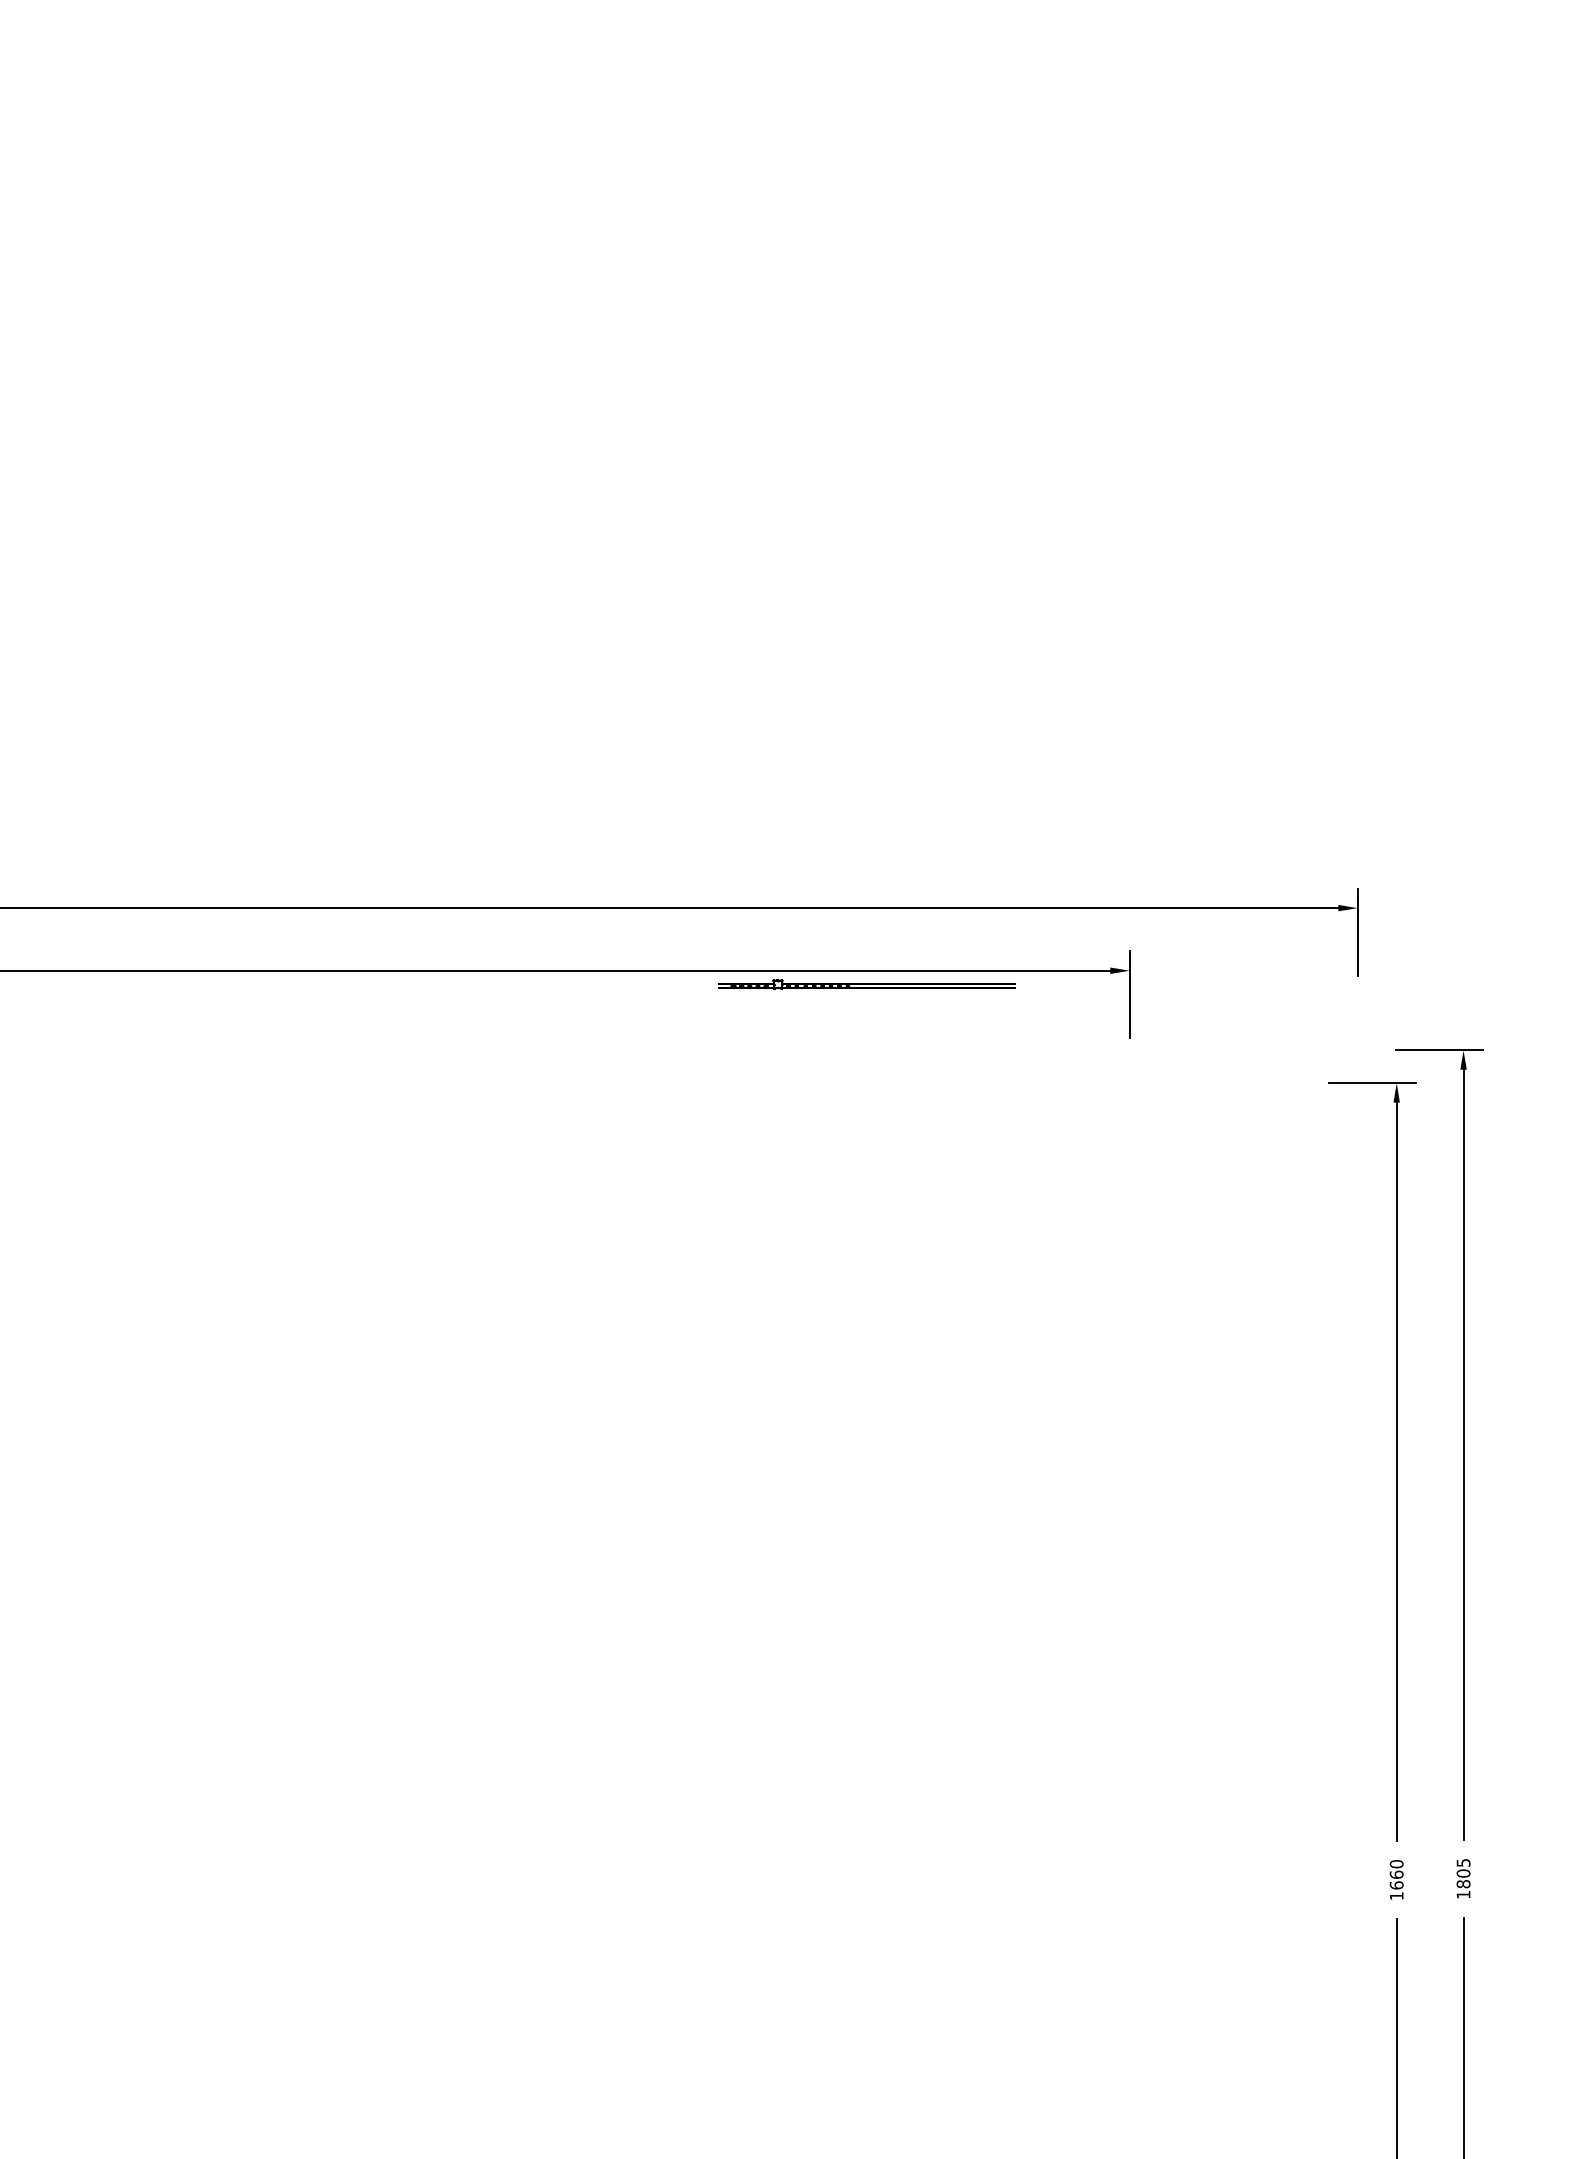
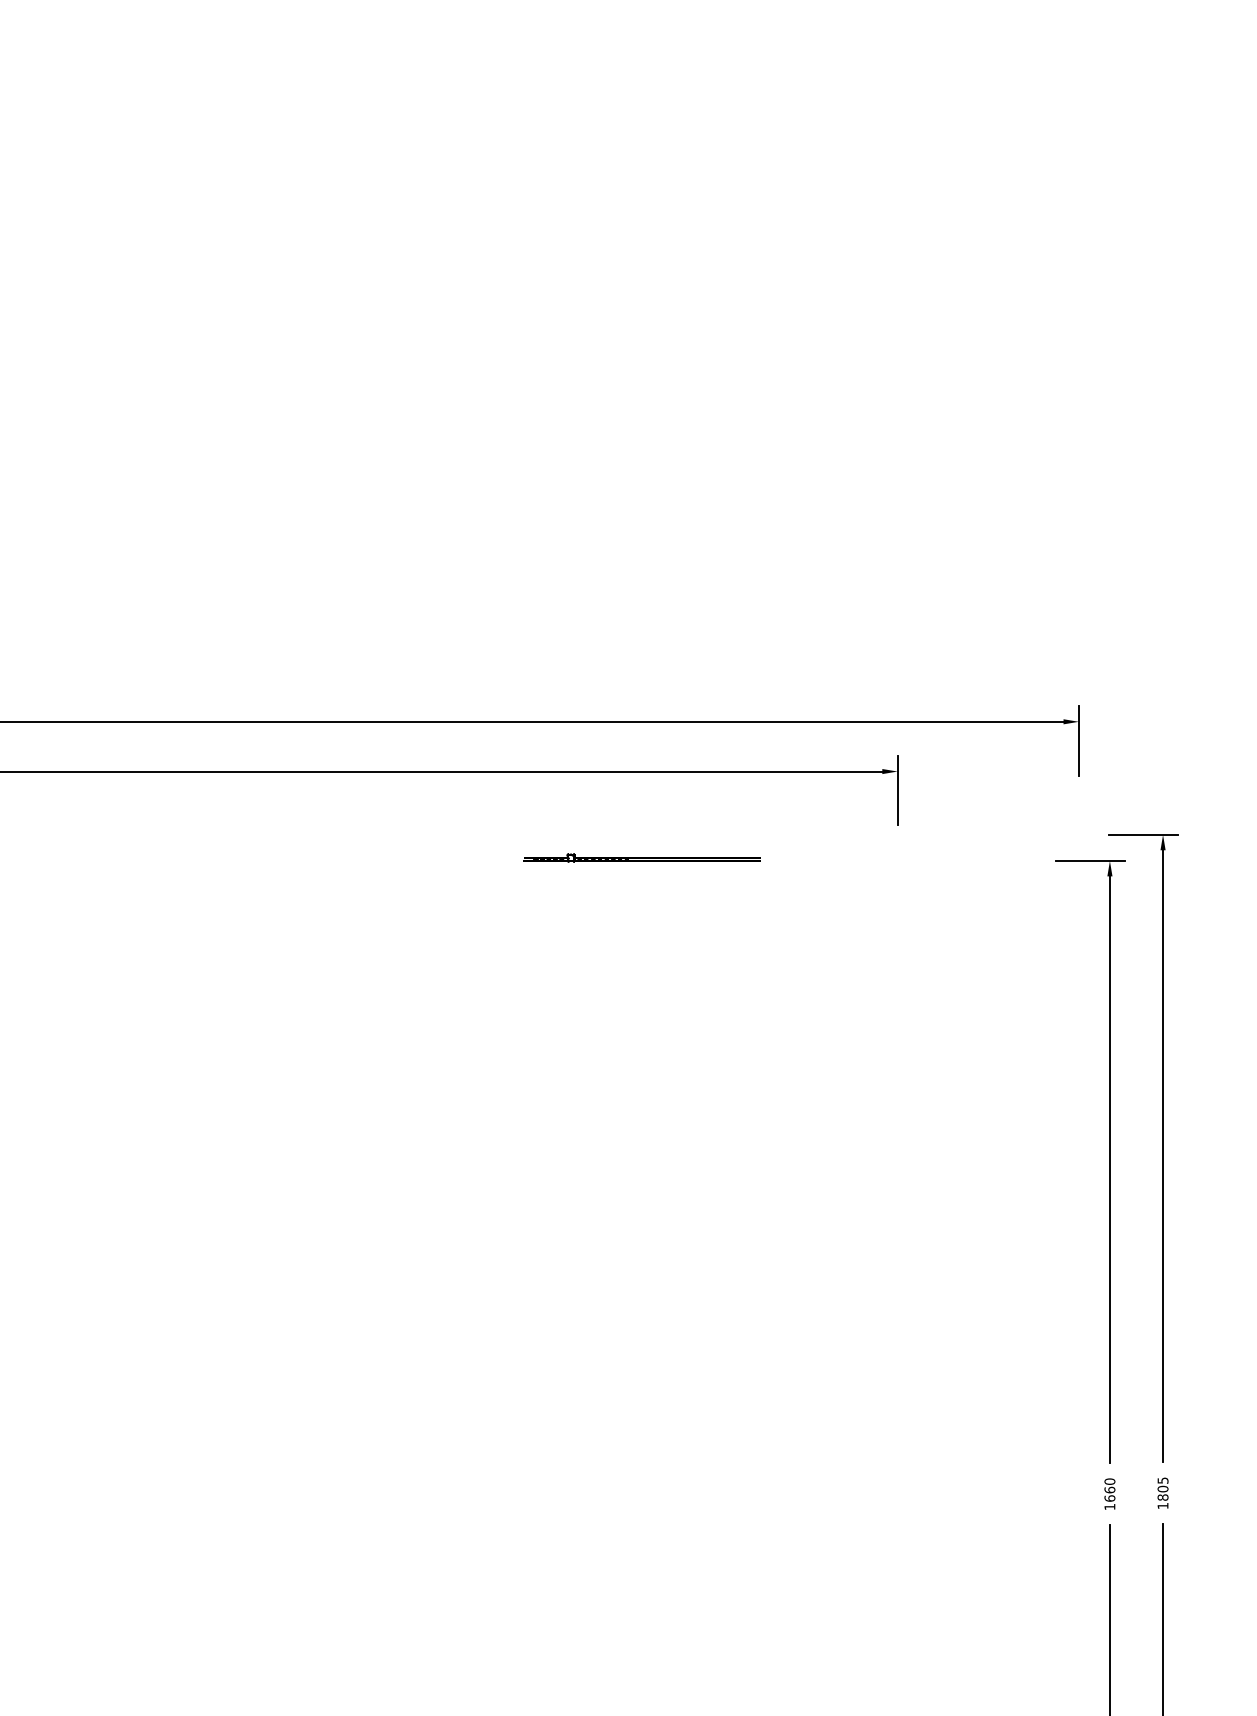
part: (866, 984) -> (641, 858), moved

